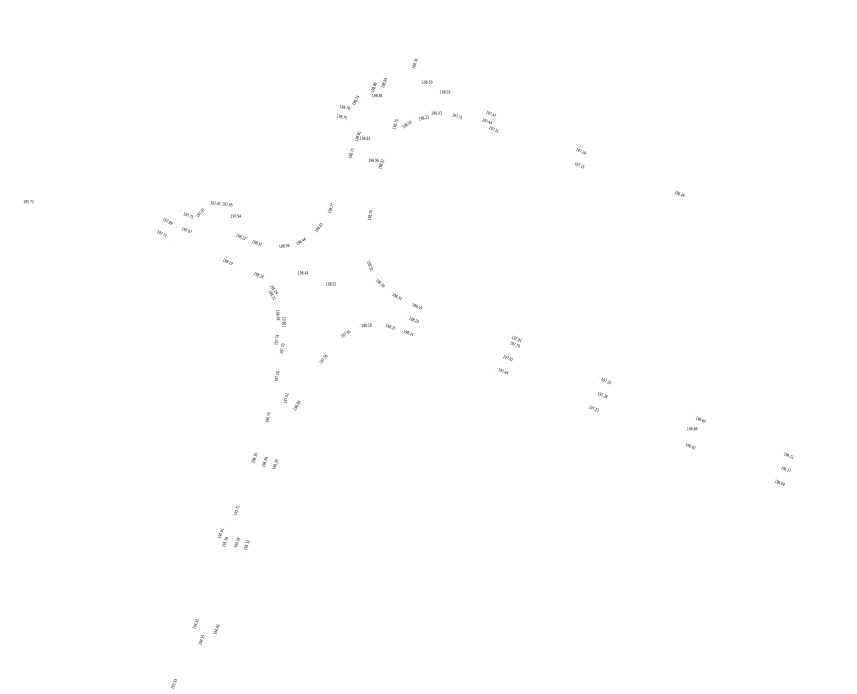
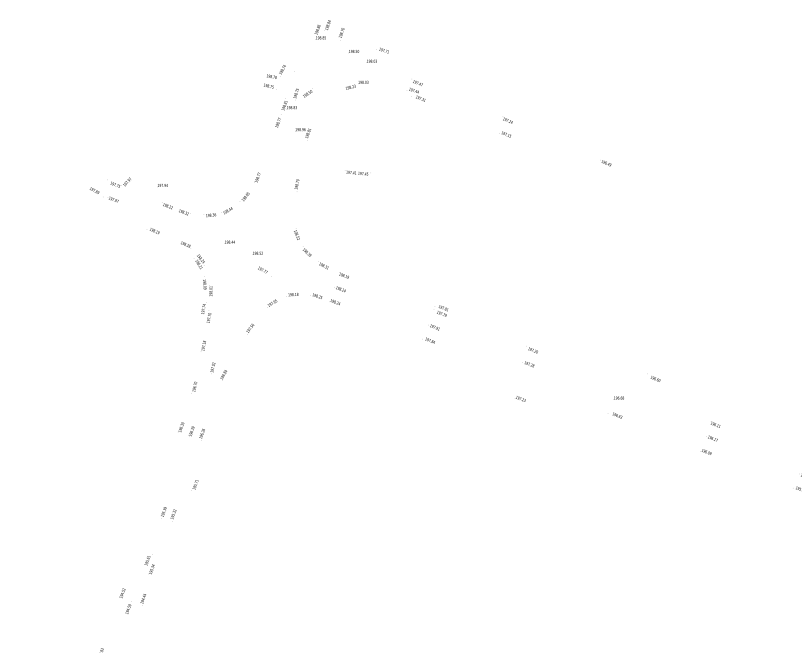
text: (378, 87) -> (322, 29), moved
text: (455, 116) -> (382, 50), moved
text: (401, 123) -> (302, 92), moved
text: (221, 203) -> (357, 172), moved
text: (163, 235) -> (264, 271), moved
text: (593, 408) -> (520, 398), moved
text: (698, 418) -> (653, 377), moved
text: (236, 510) -> (195, 484), moved
text: (222, 536) -> (149, 563), moved

